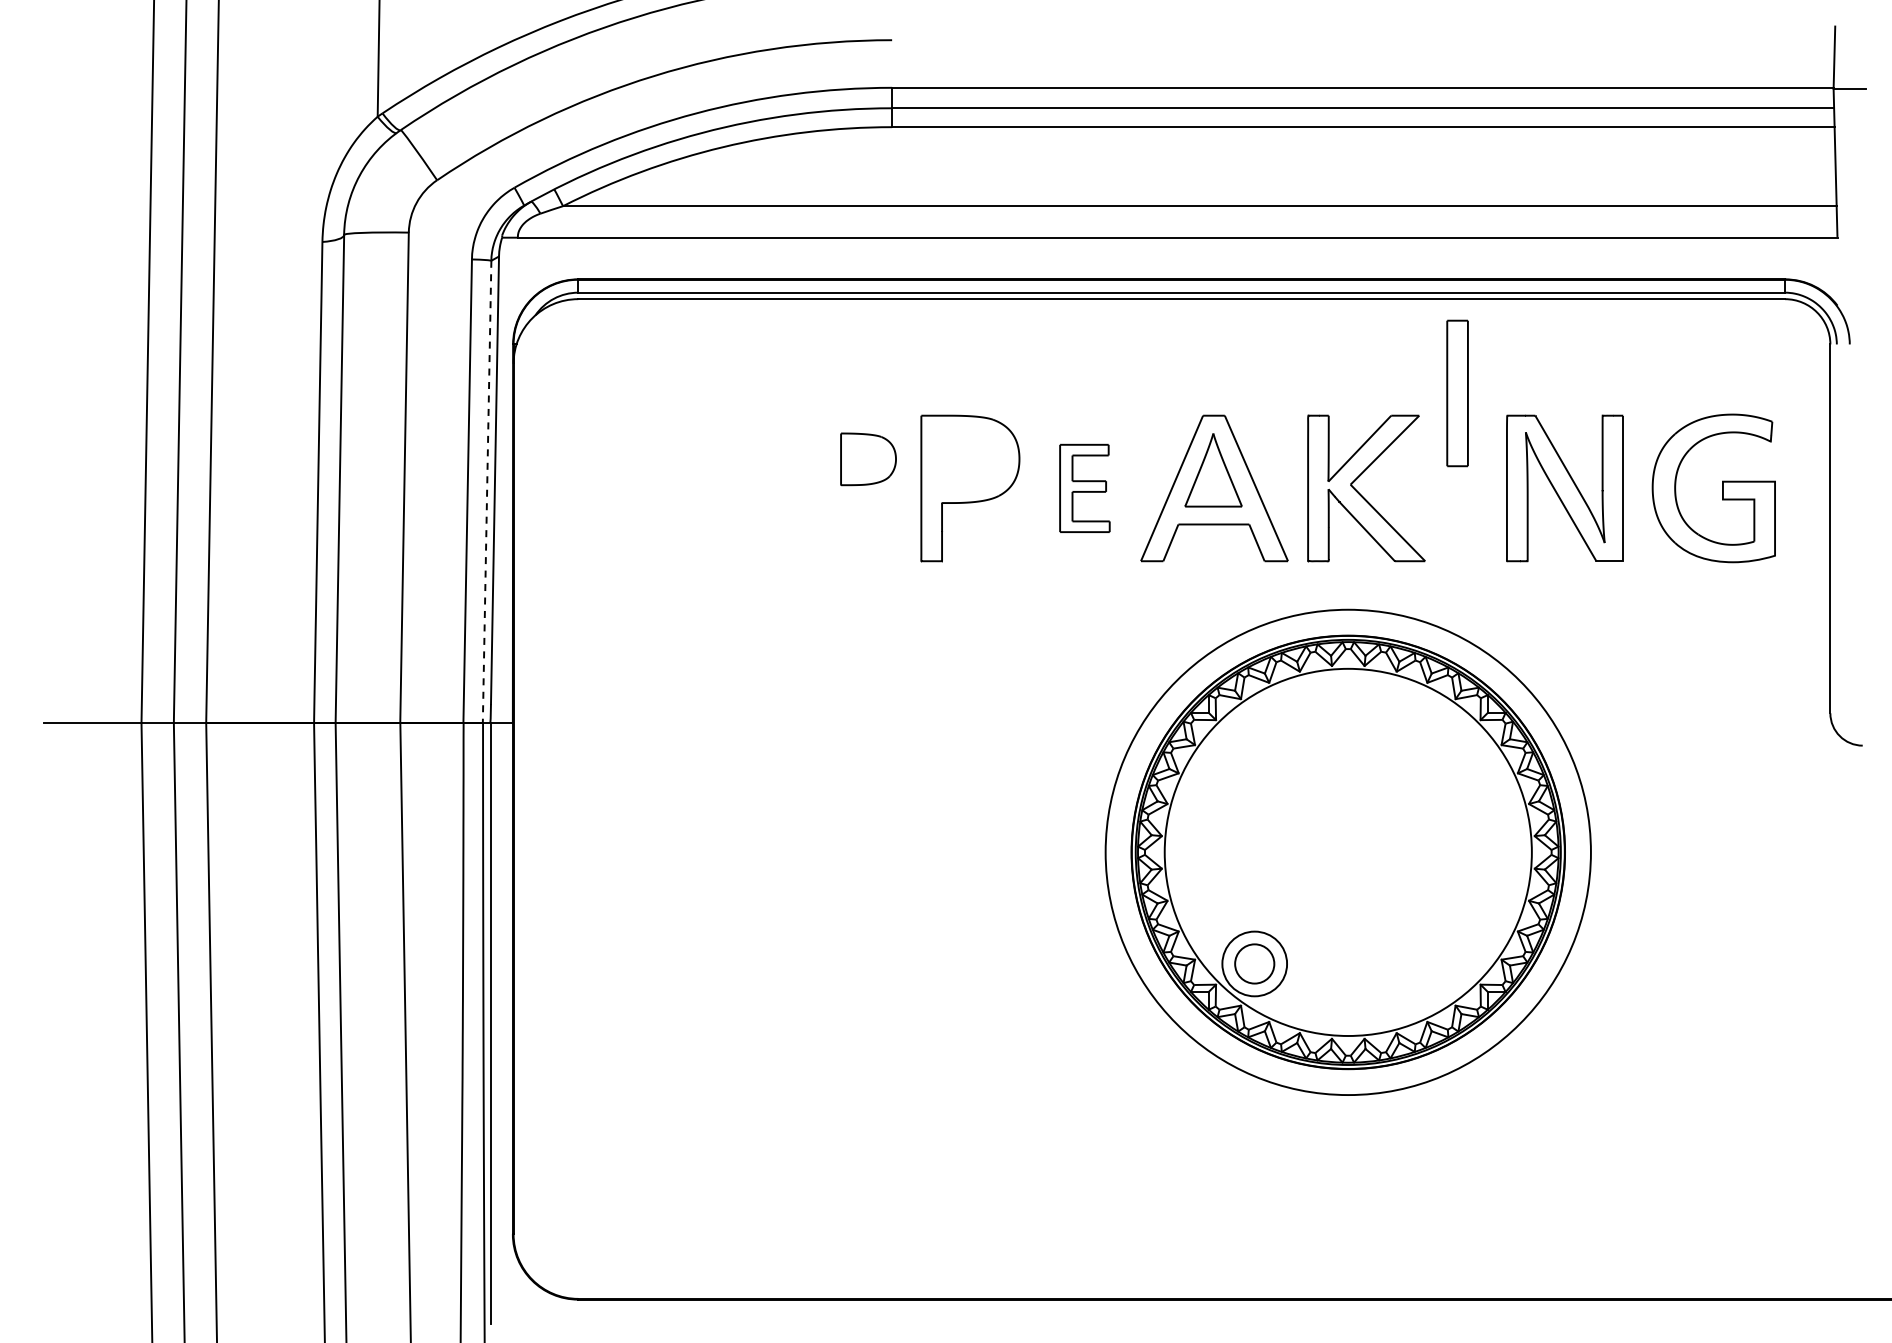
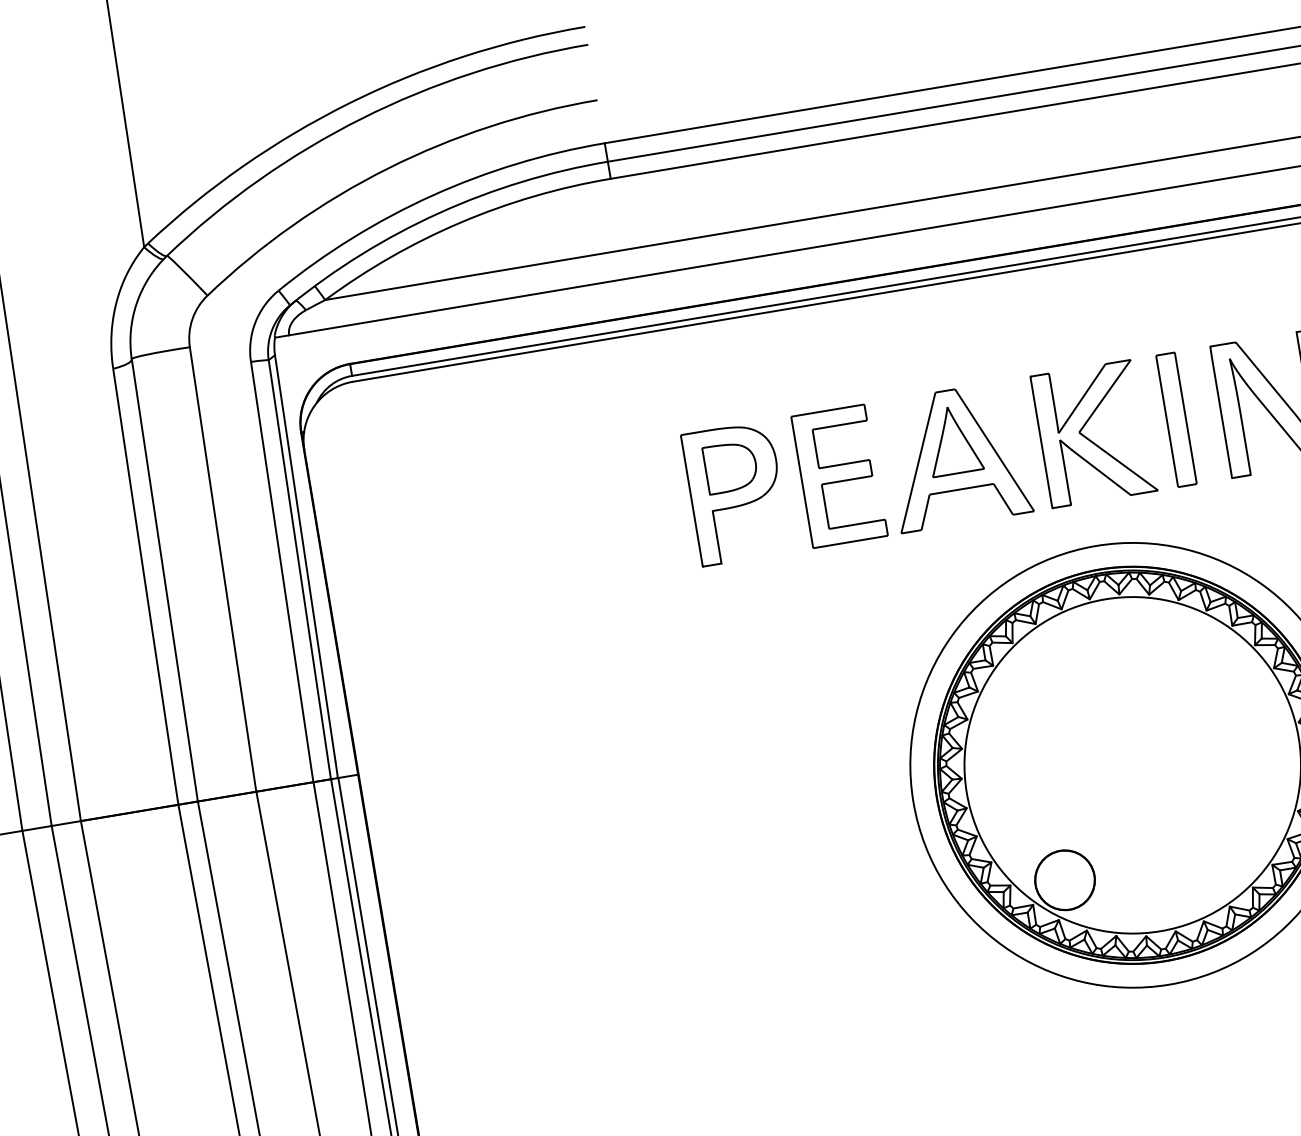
part: (1457, 393) -> (1176, 419), moved
part: (868, 459) -> (730, 467), moved
part: (1084, 488) -> (839, 476), size x1.67
line: (487, 492) -> (300, 570), dashed -> solid
circle: (1254, 963) -> (1064, 879), size x1.67

